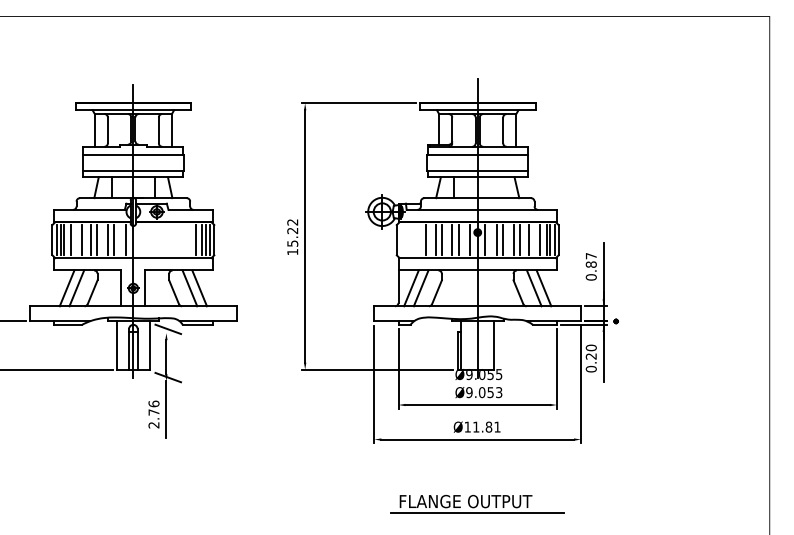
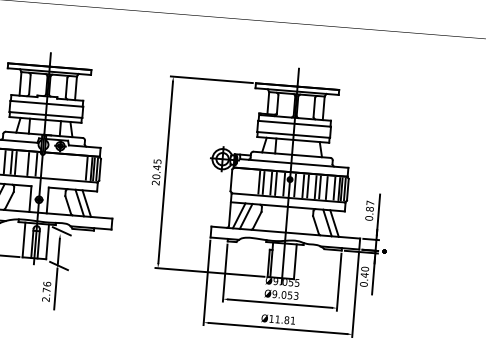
text: (292, 237) -> (156, 172), 15.22 -> 20.45
line: (107, 240) -> (23, 163), removed
line: (426, 240) -> (252, 182), removed
text: (590, 356) -> (364, 275), 0.20 -> 0.40

